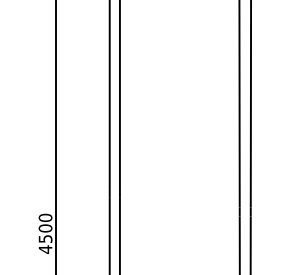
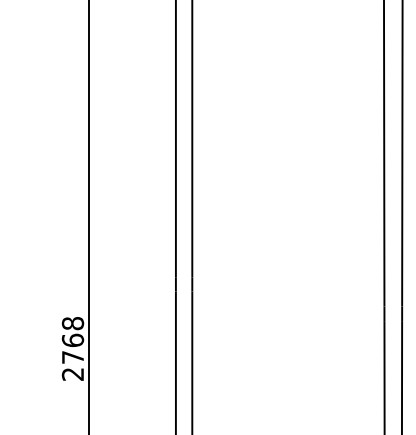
text: (45, 233) -> (72, 348), 4500 -> 2768

